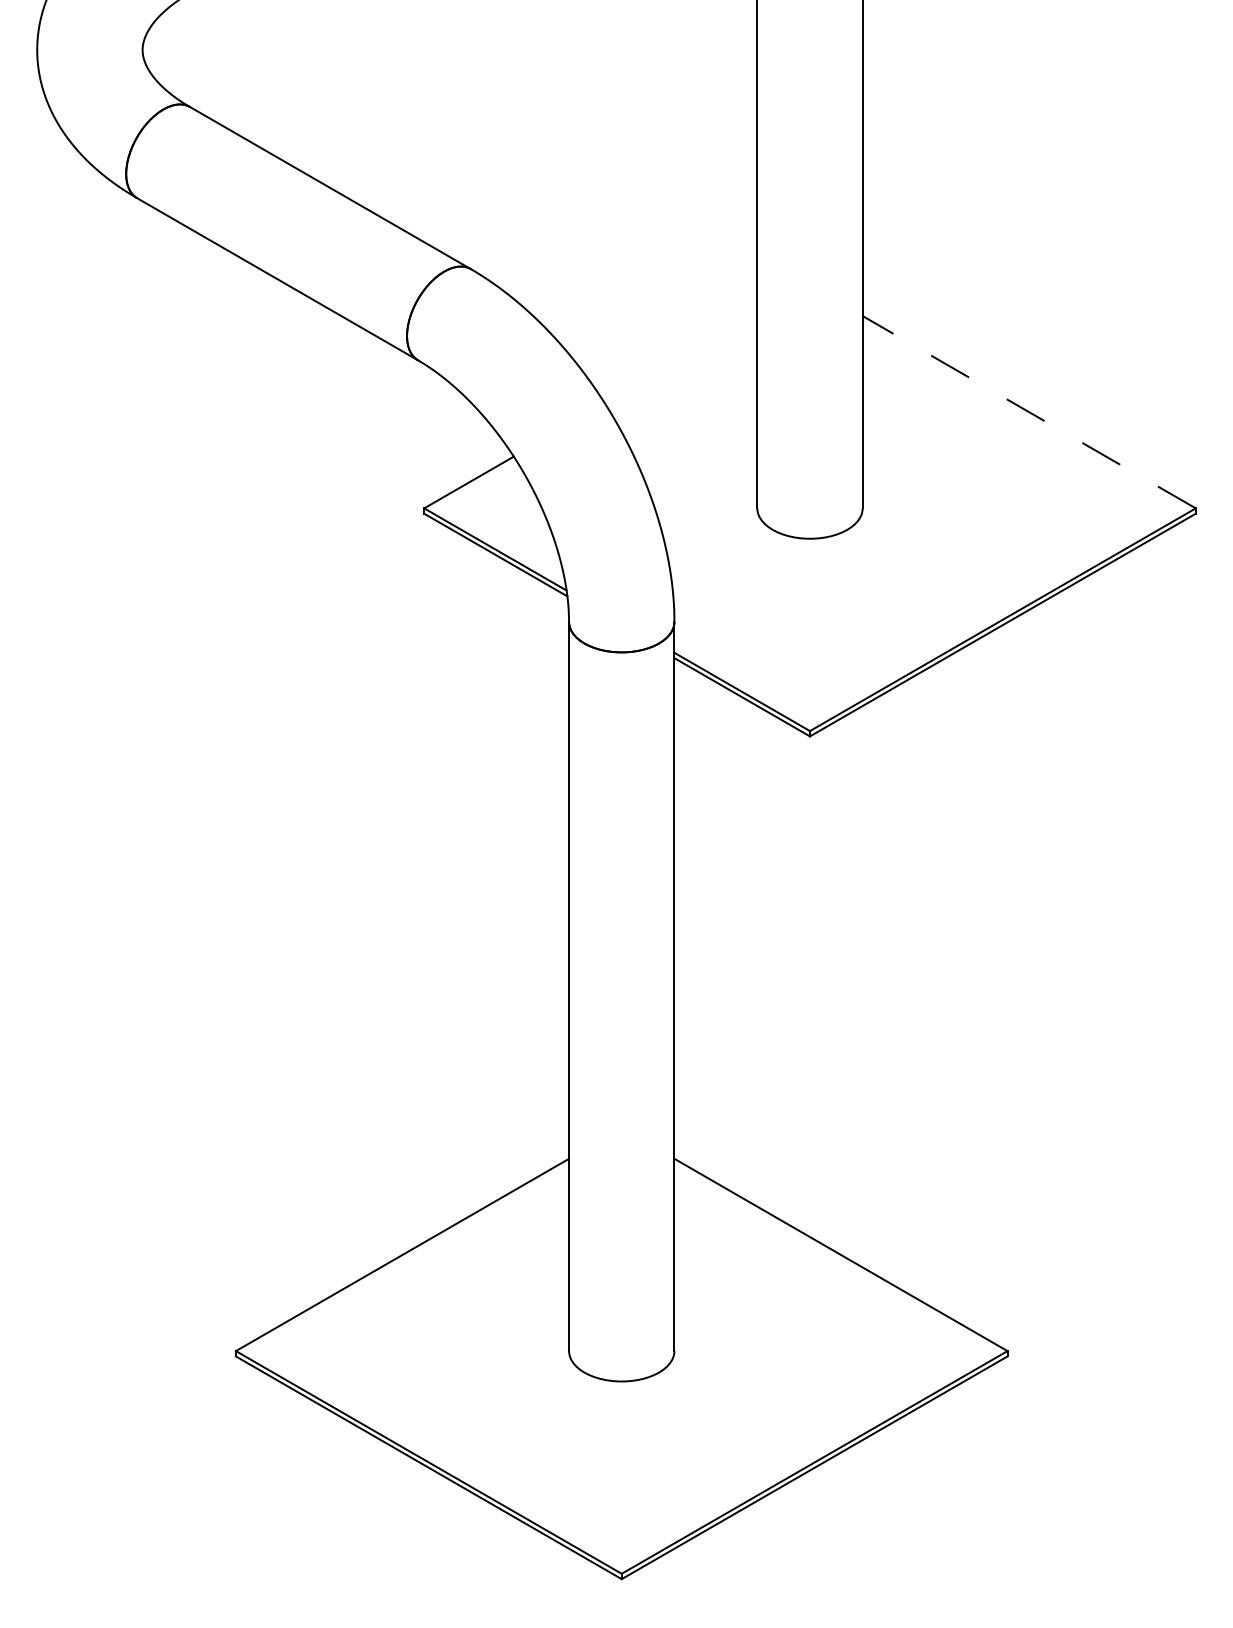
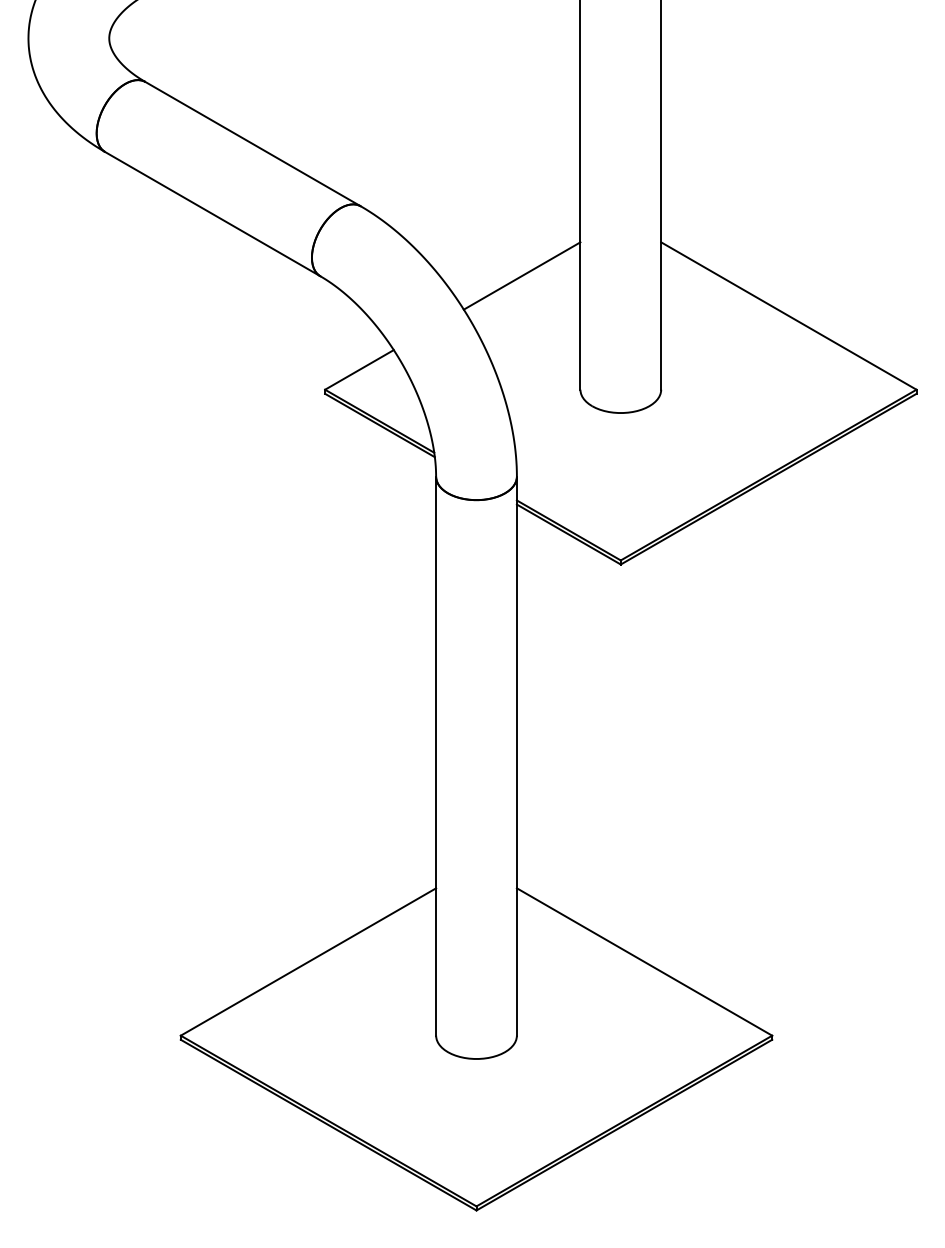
line: (681, 359) -> (522, 275), added
line: (1028, 411) -> (788, 315), dashed -> solid

